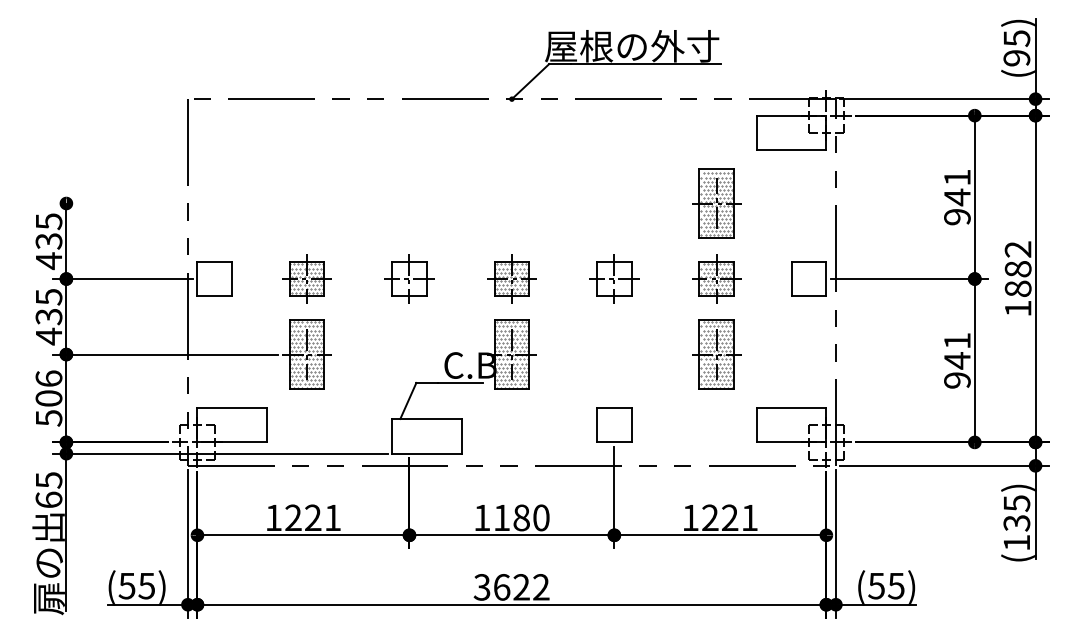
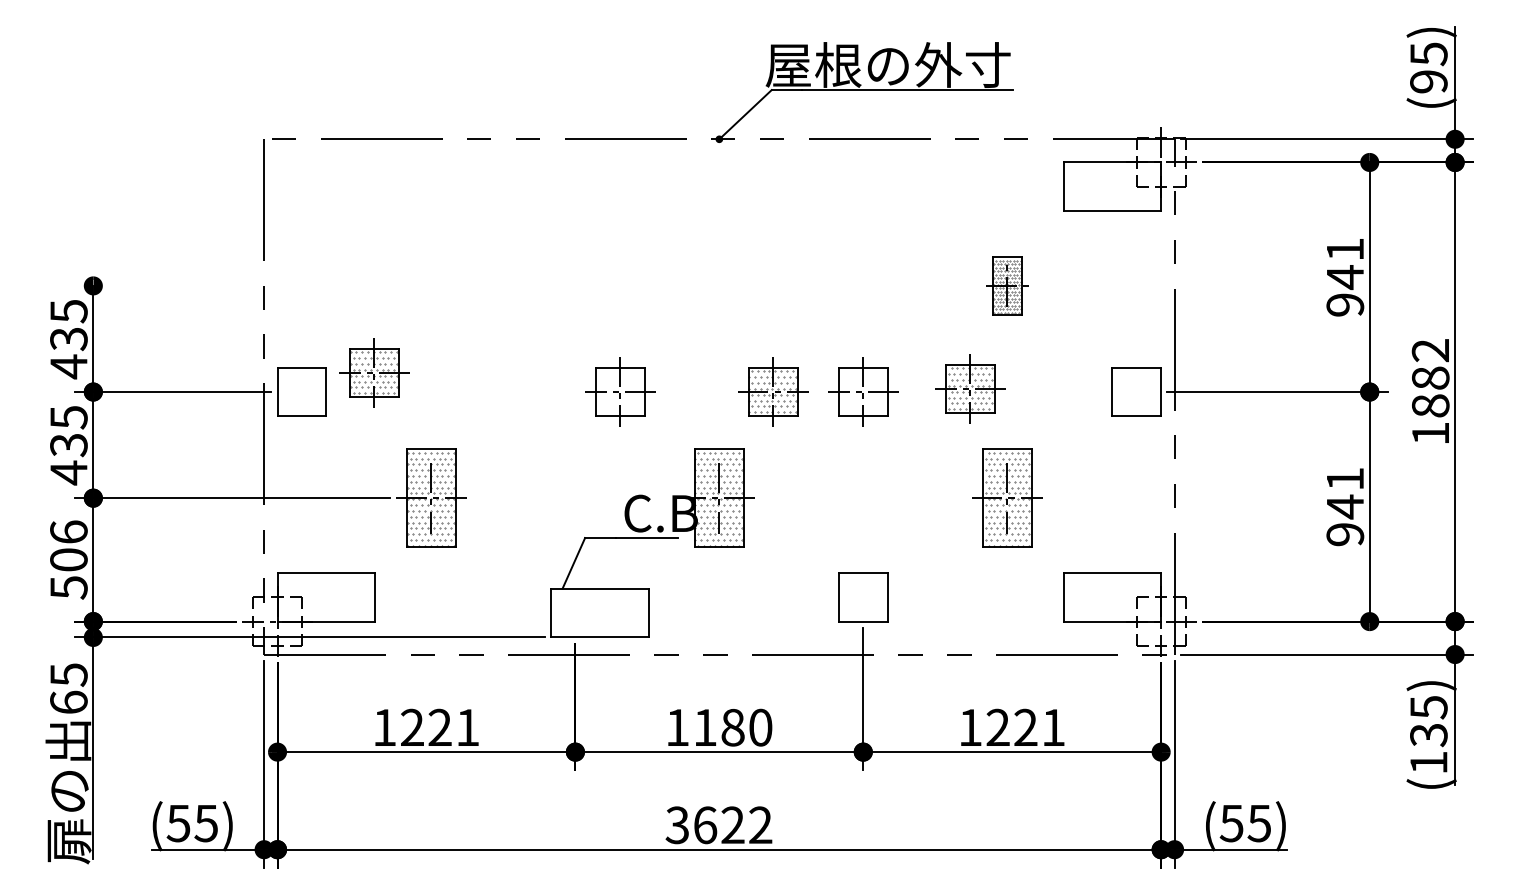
part: (717, 203) -> (1007, 285), size x0.6
part: (307, 278) -> (374, 372), moved
part: (409, 278) -> (620, 391), moved
part: (512, 278) -> (773, 391), moved
part: (717, 278) -> (970, 388), moved

